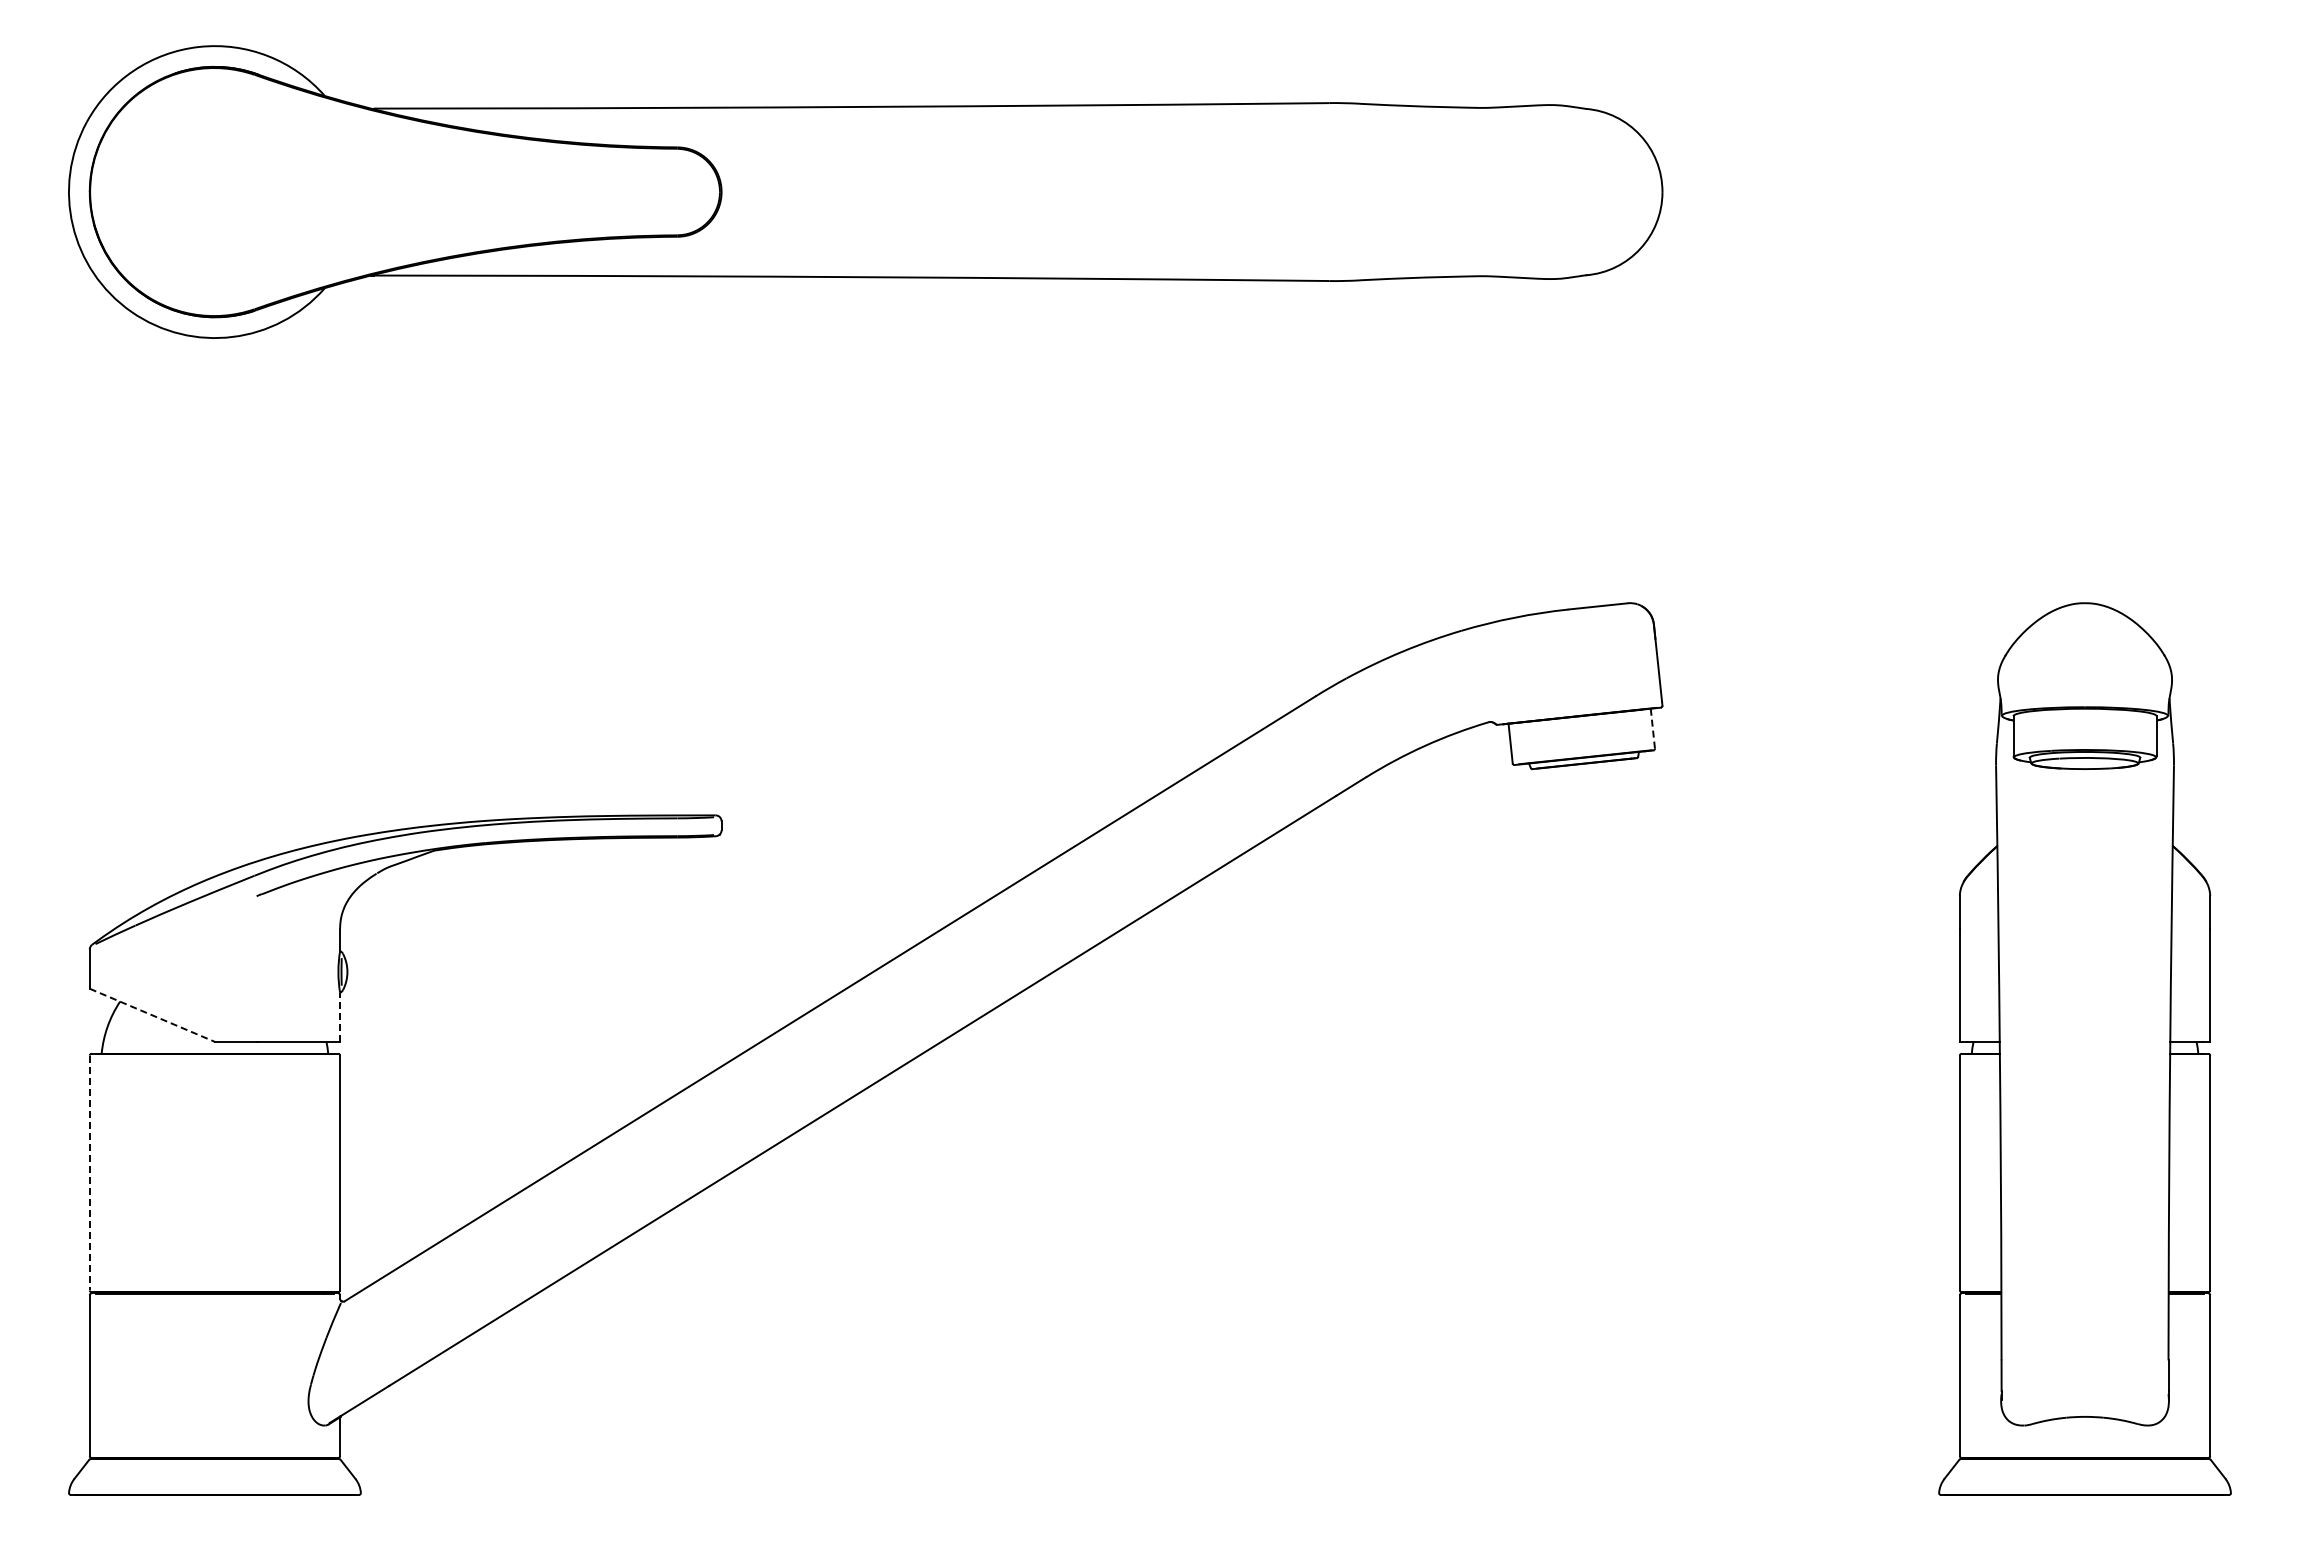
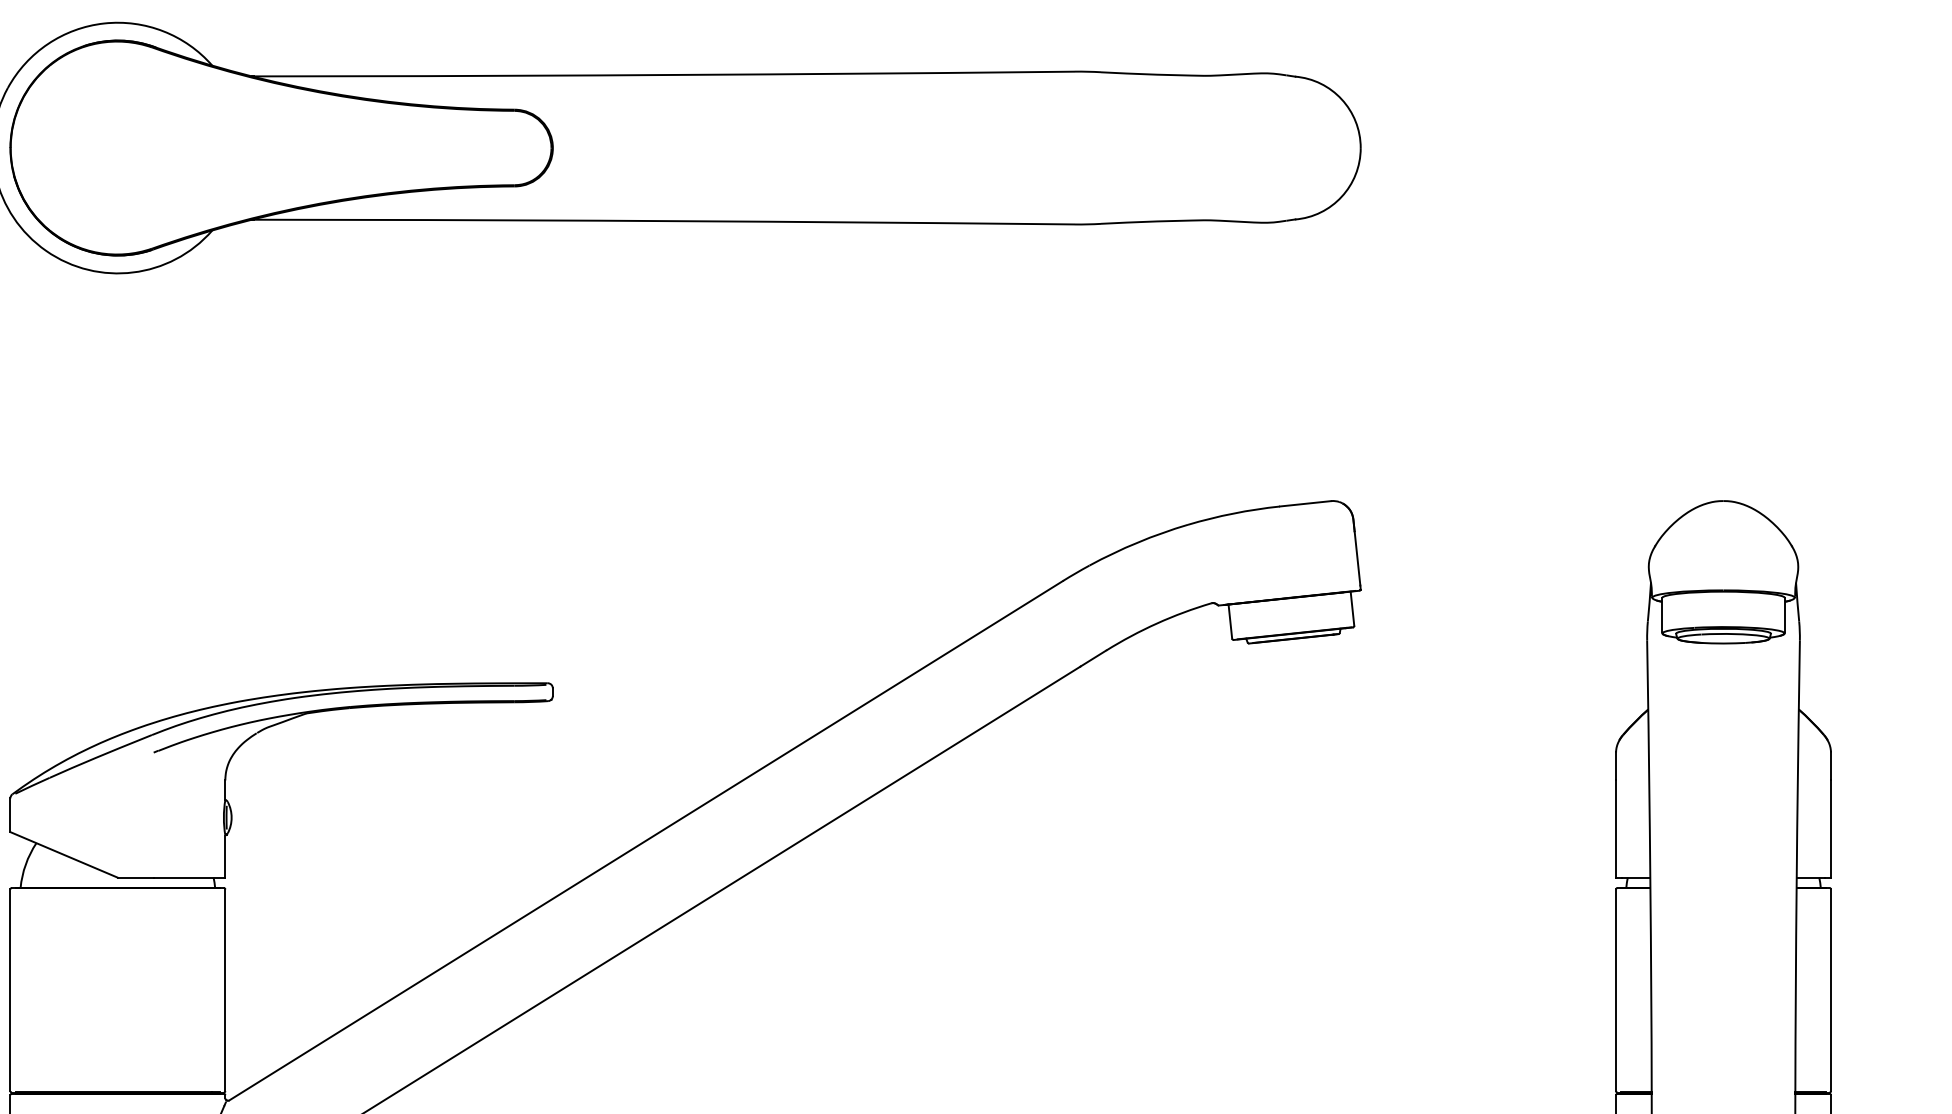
line: (1652, 728) -> (1352, 608), dashed -> solid
line: (152, 1015) -> (64, 855), dashed -> solid
line: (340, 1017) -> (225, 856), dashed -> solid
line: (89, 1173) -> (10, 990), dashed -> solid

